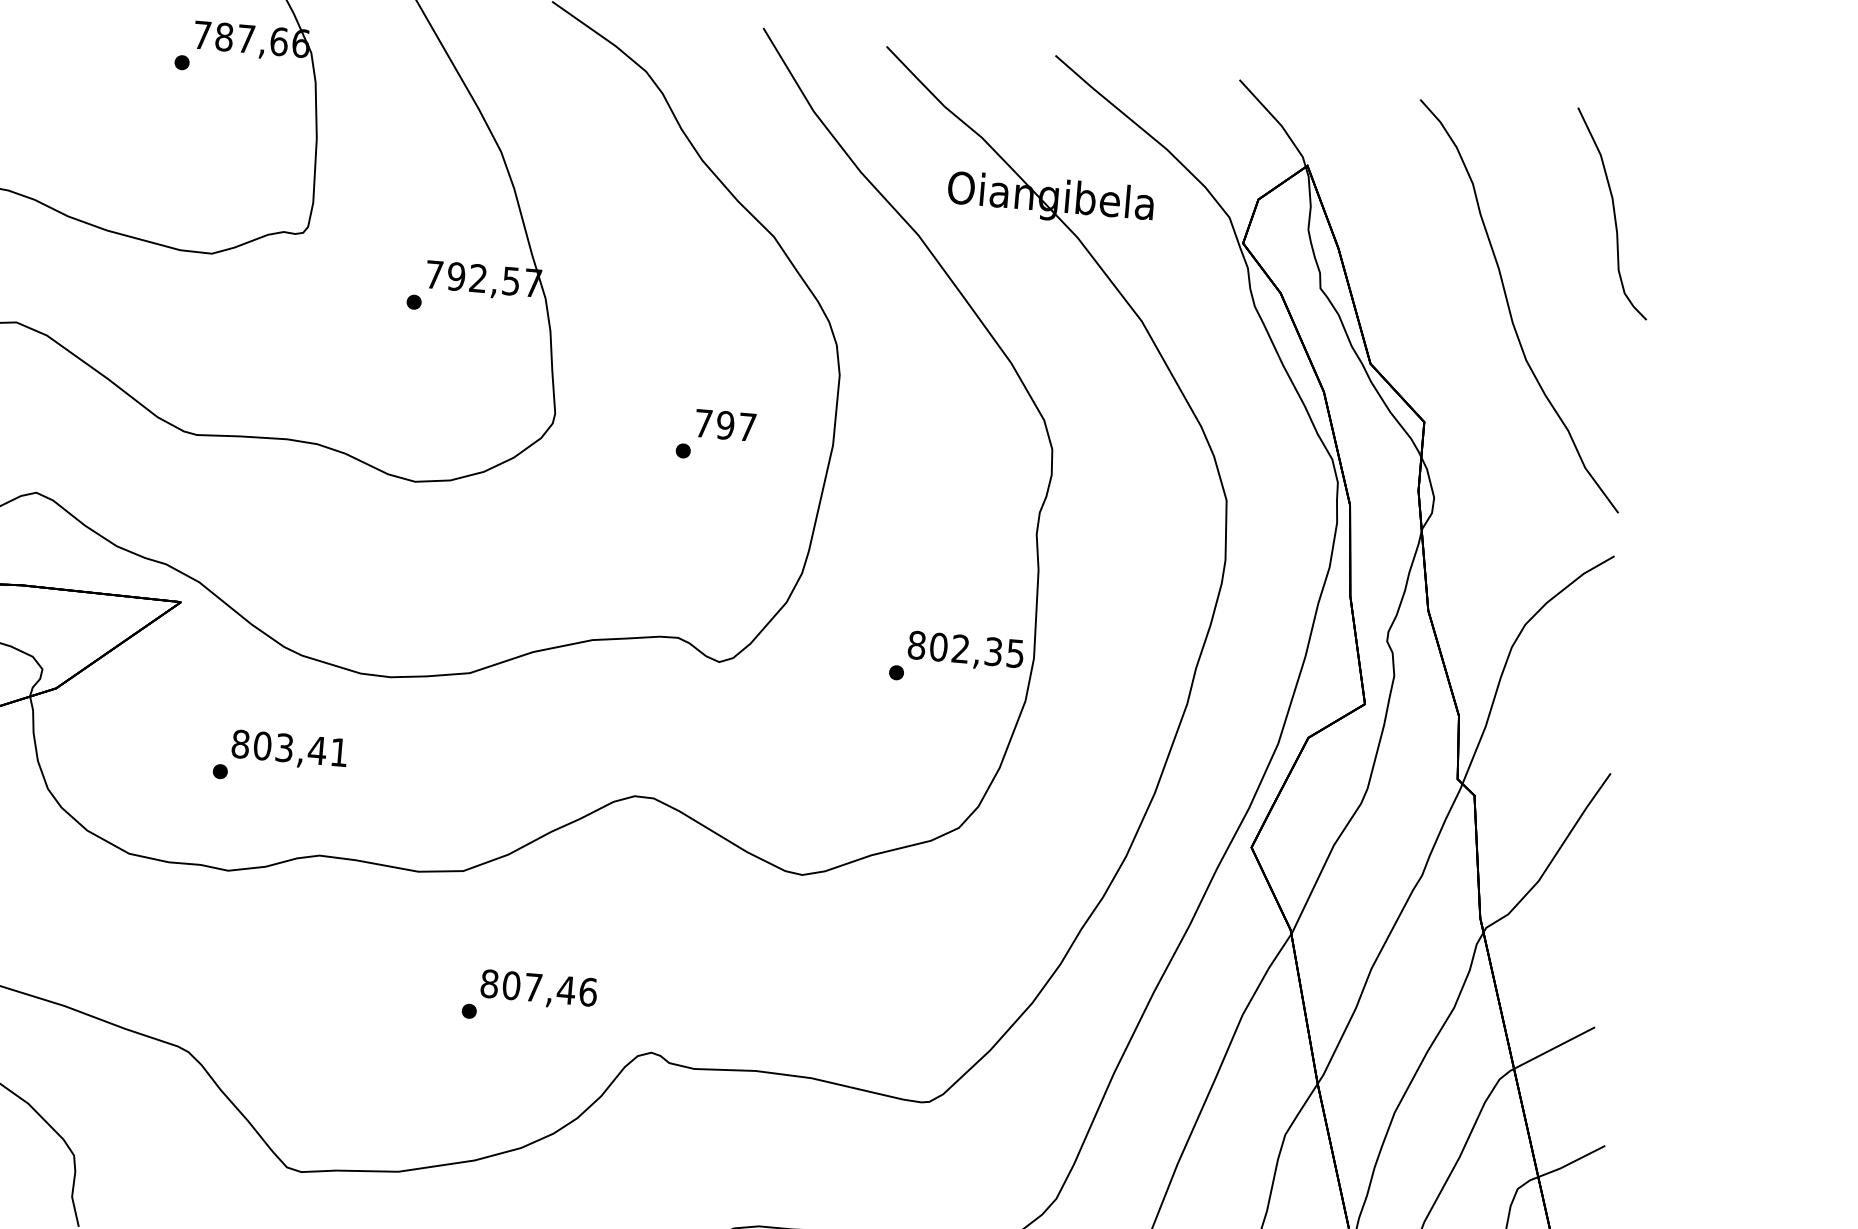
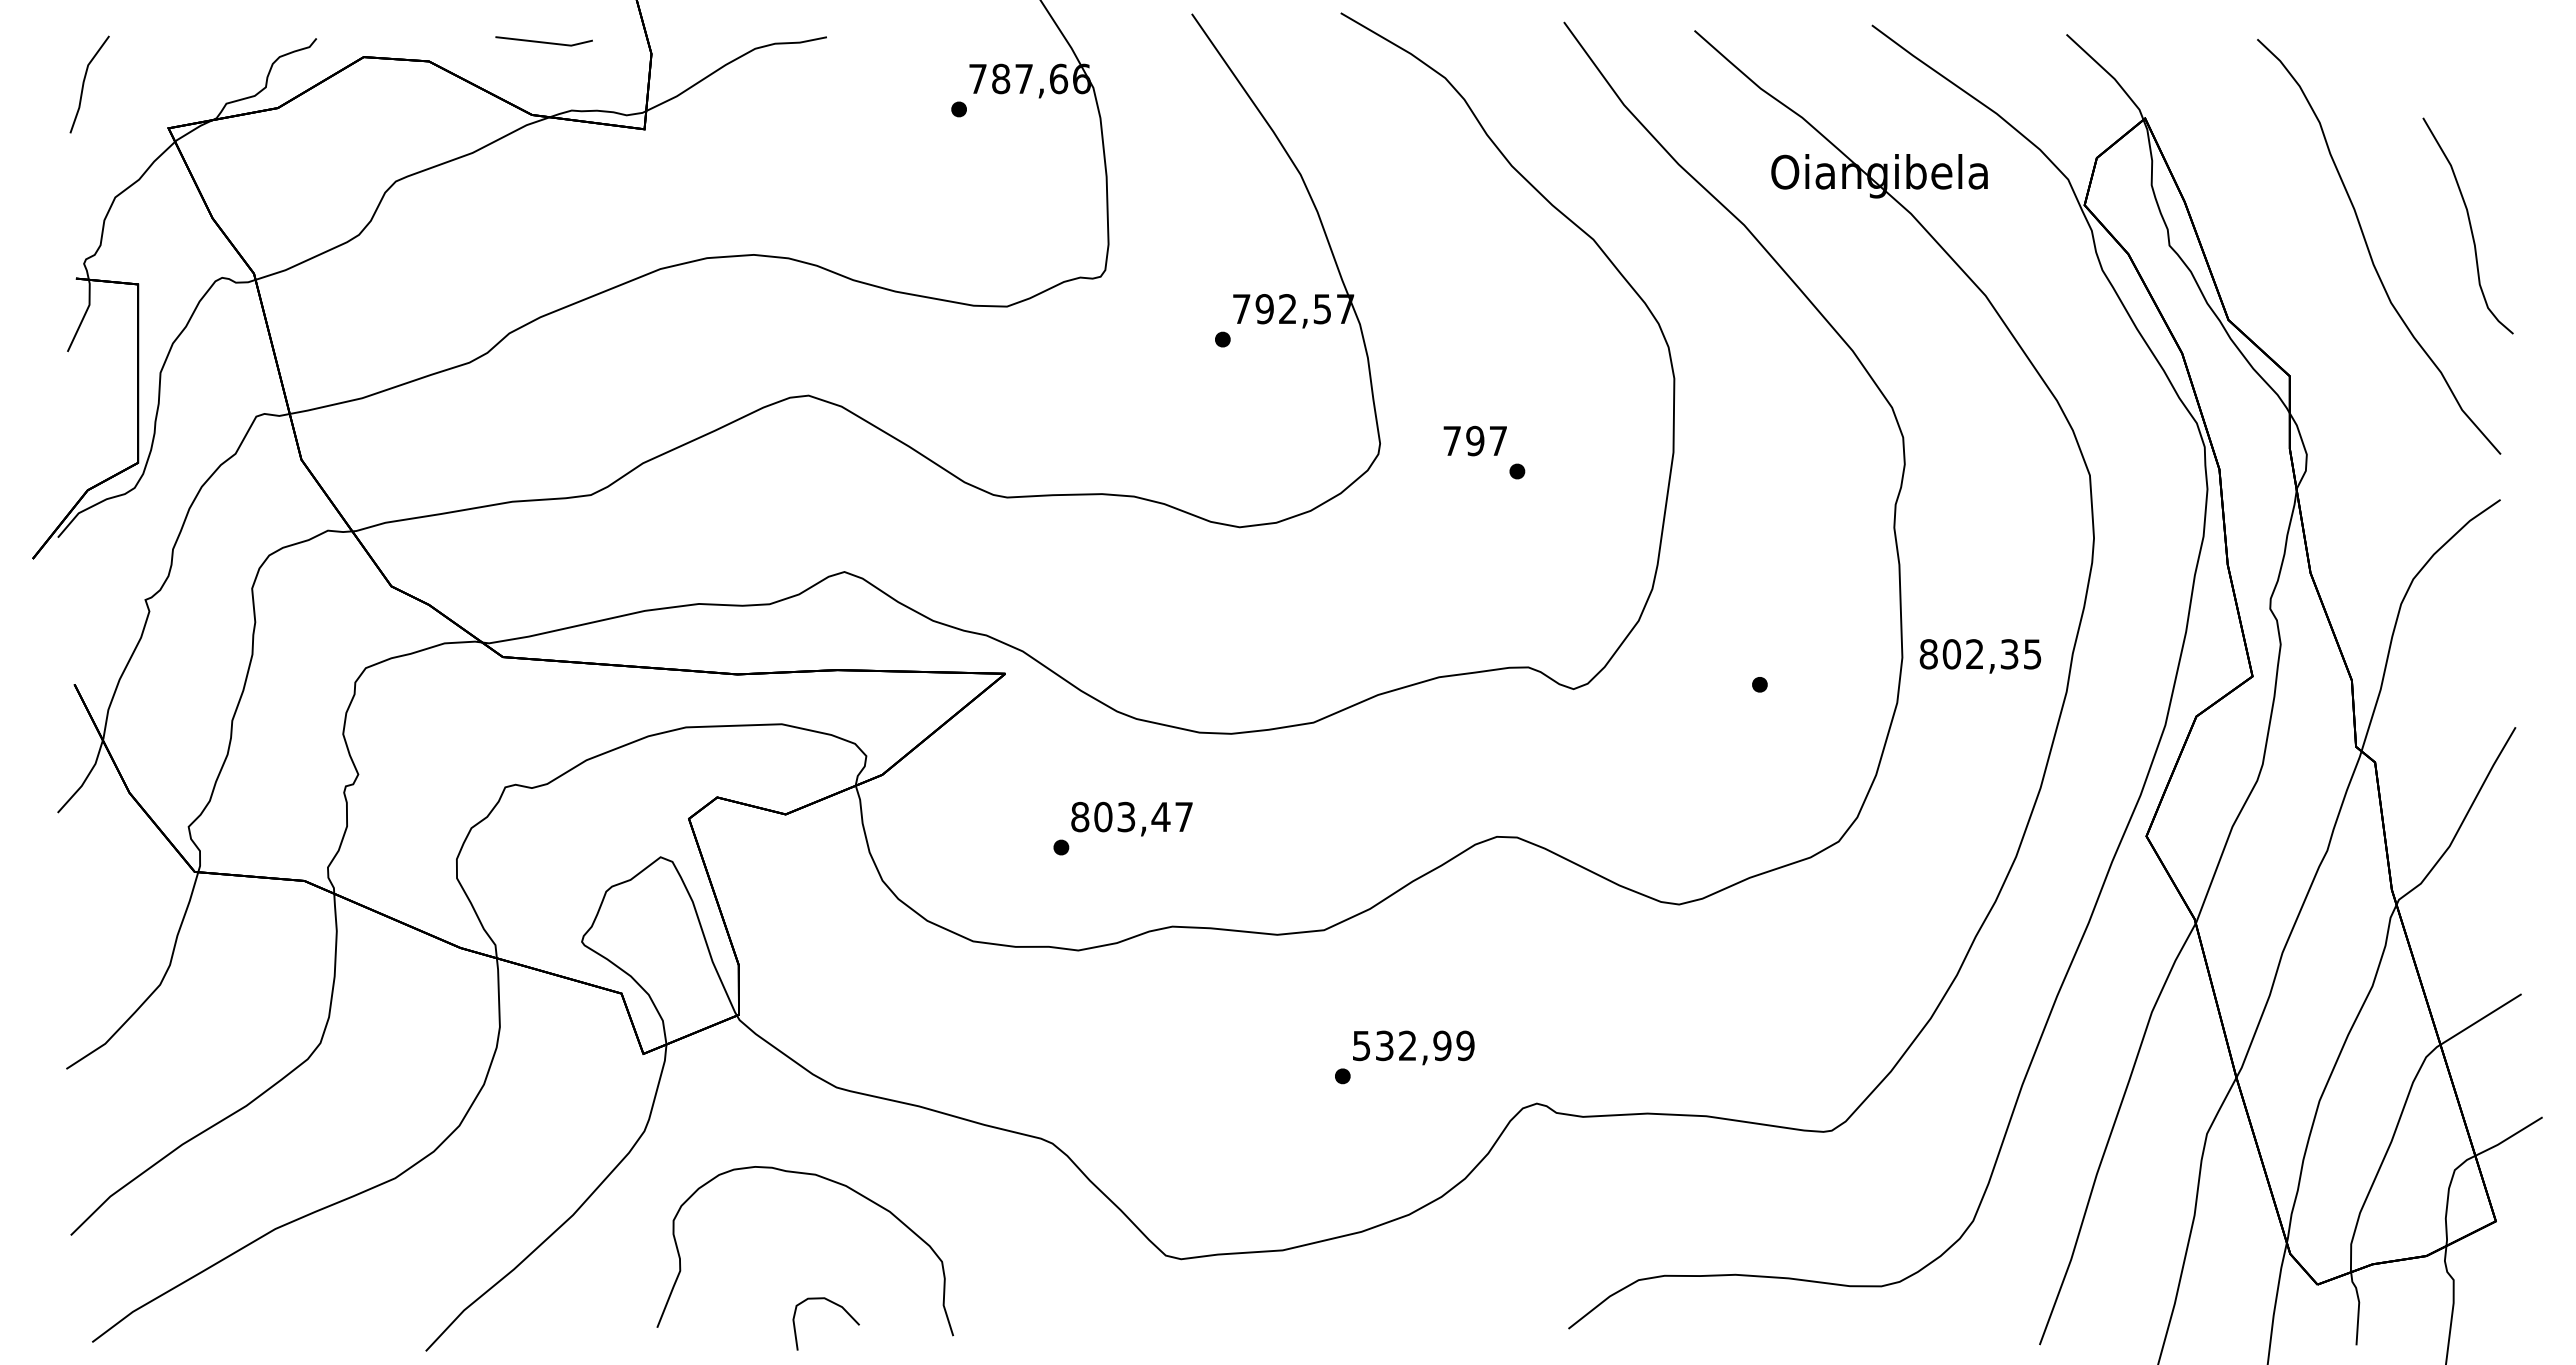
curve: (1613, 213) -> (2469, 225), moved
text: (724, 424) -> (1474, 440), moved
text: (965, 651) -> (1980, 656), moved
text: (338, 751) -> (1183, 816), 803,41 -> 803,47
text: (538, 987) -> (1413, 1045), 807,46 -> 532,99

